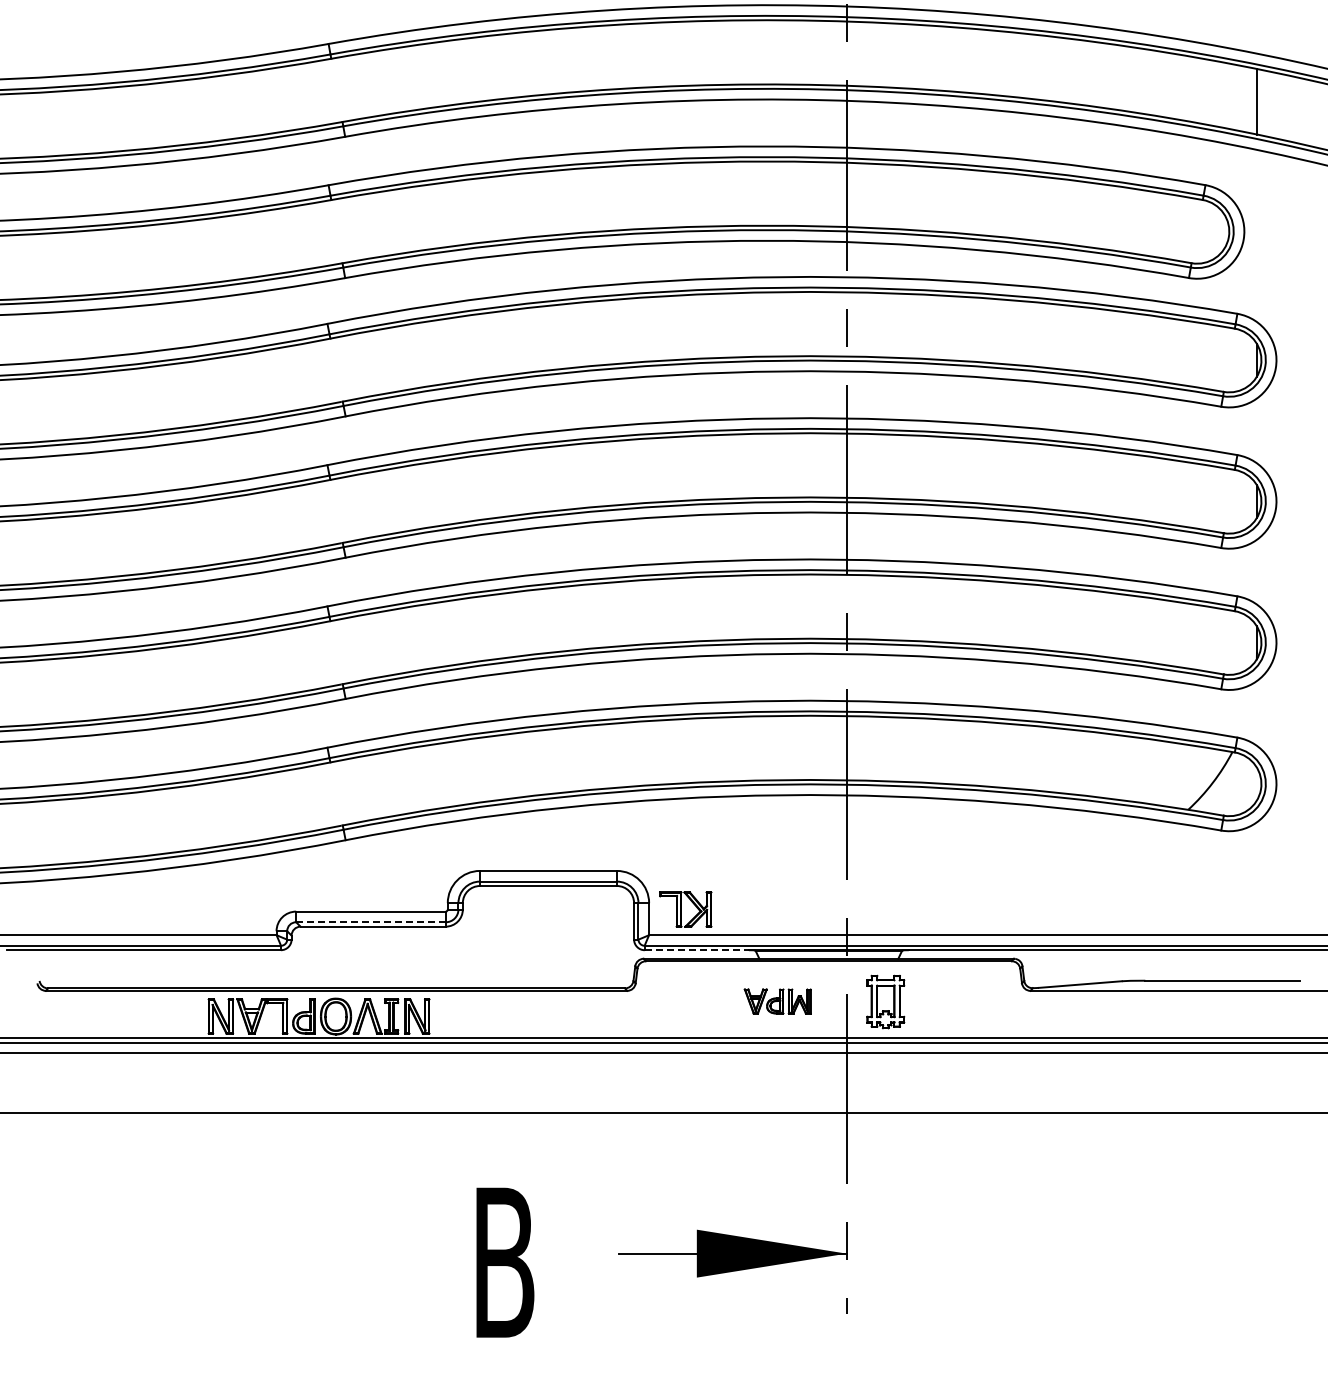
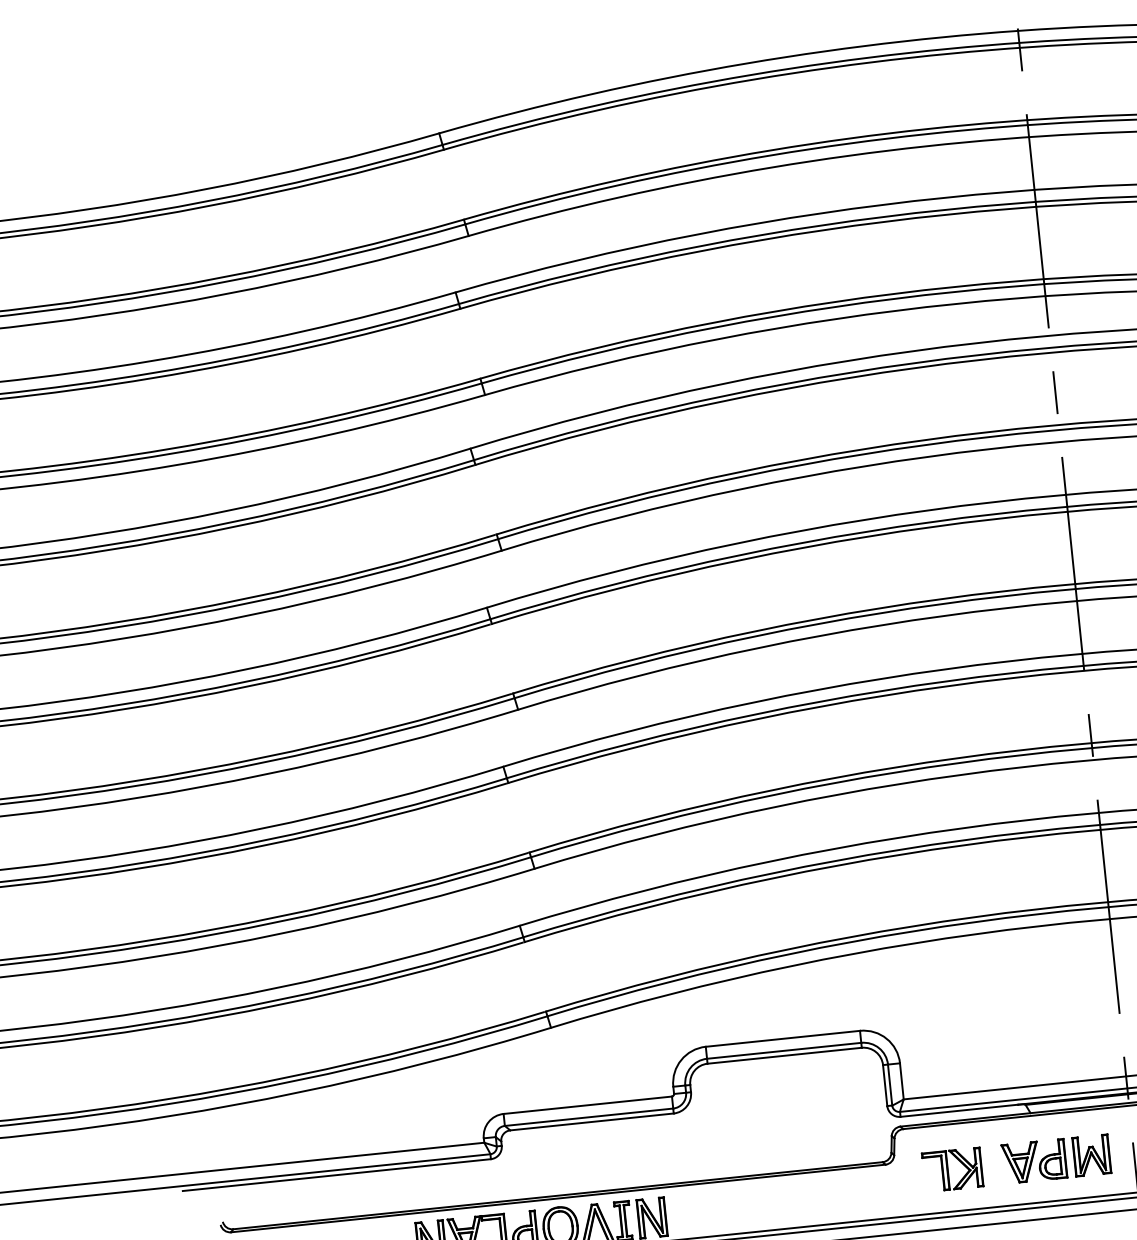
part: (685, 909) -> (952, 1169), moved
line: (370, 922) -> (588, 1117), dashed -> solid
line: (697, 950) -> (959, 1111), dashed -> solid
part: (777, 1001) -> (1055, 1159), size x1.43

